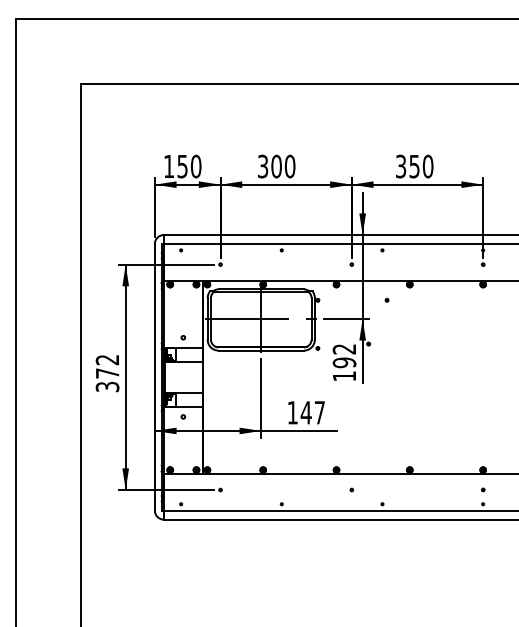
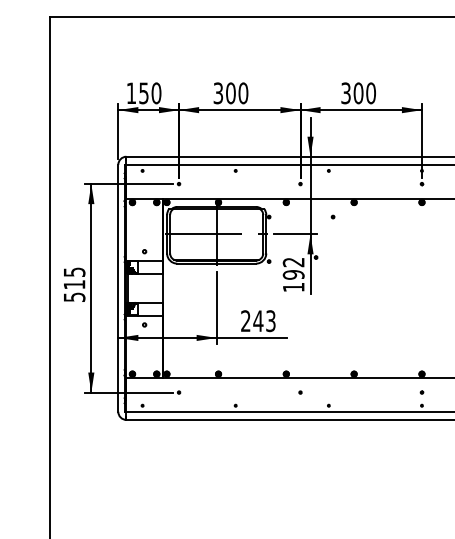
text: (414, 166) -> (358, 93), 350 -> 300
text: (107, 373) -> (74, 284), 372 -> 515
text: (305, 412) -> (257, 320), 147 -> 243

